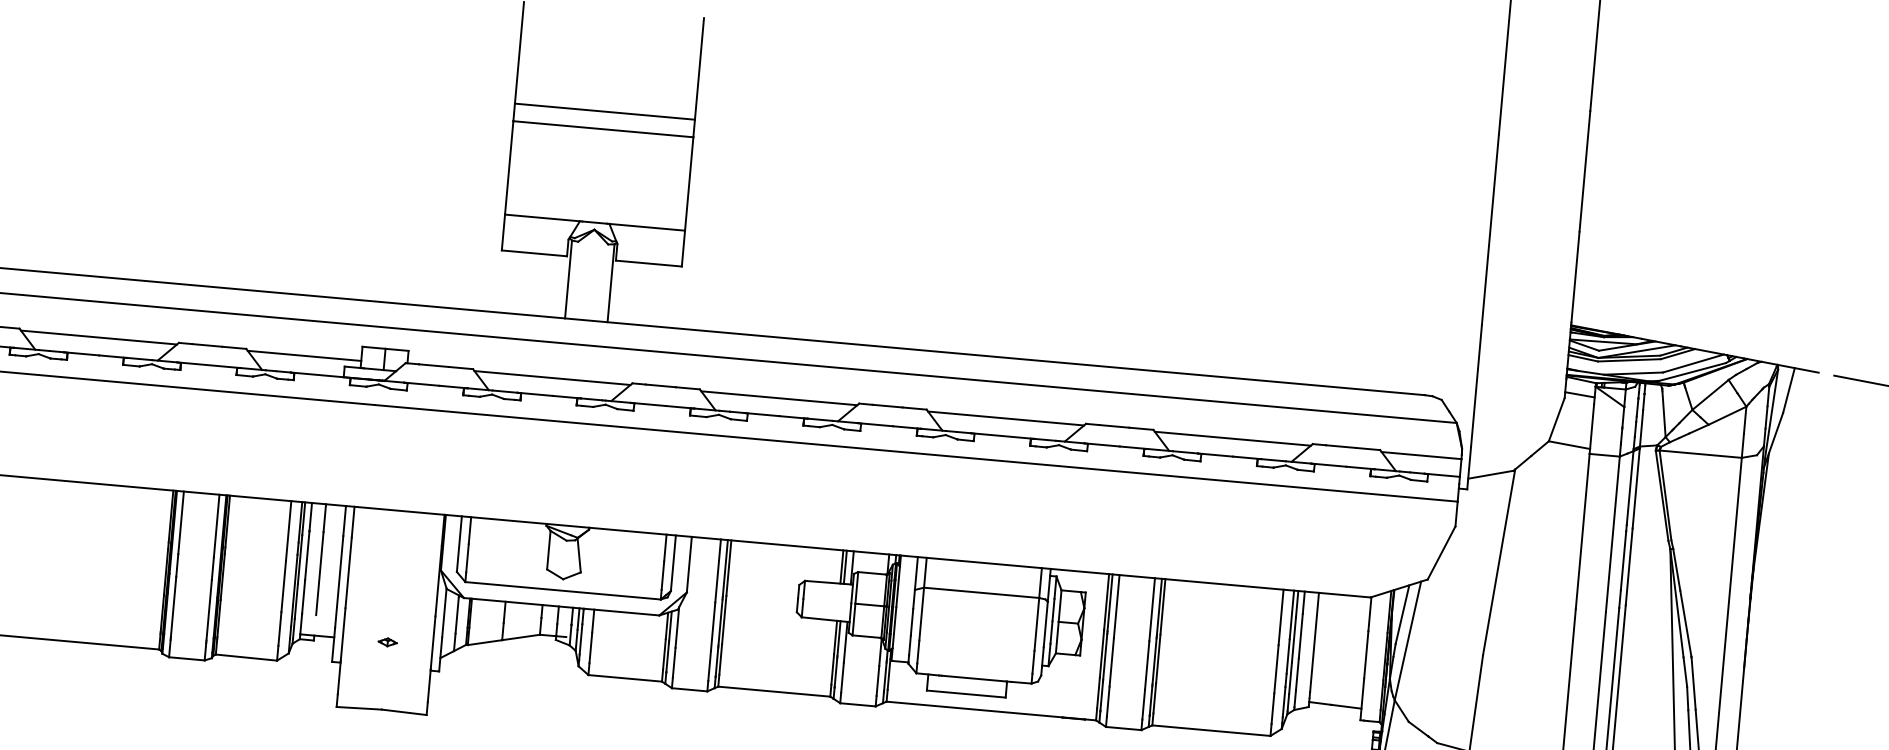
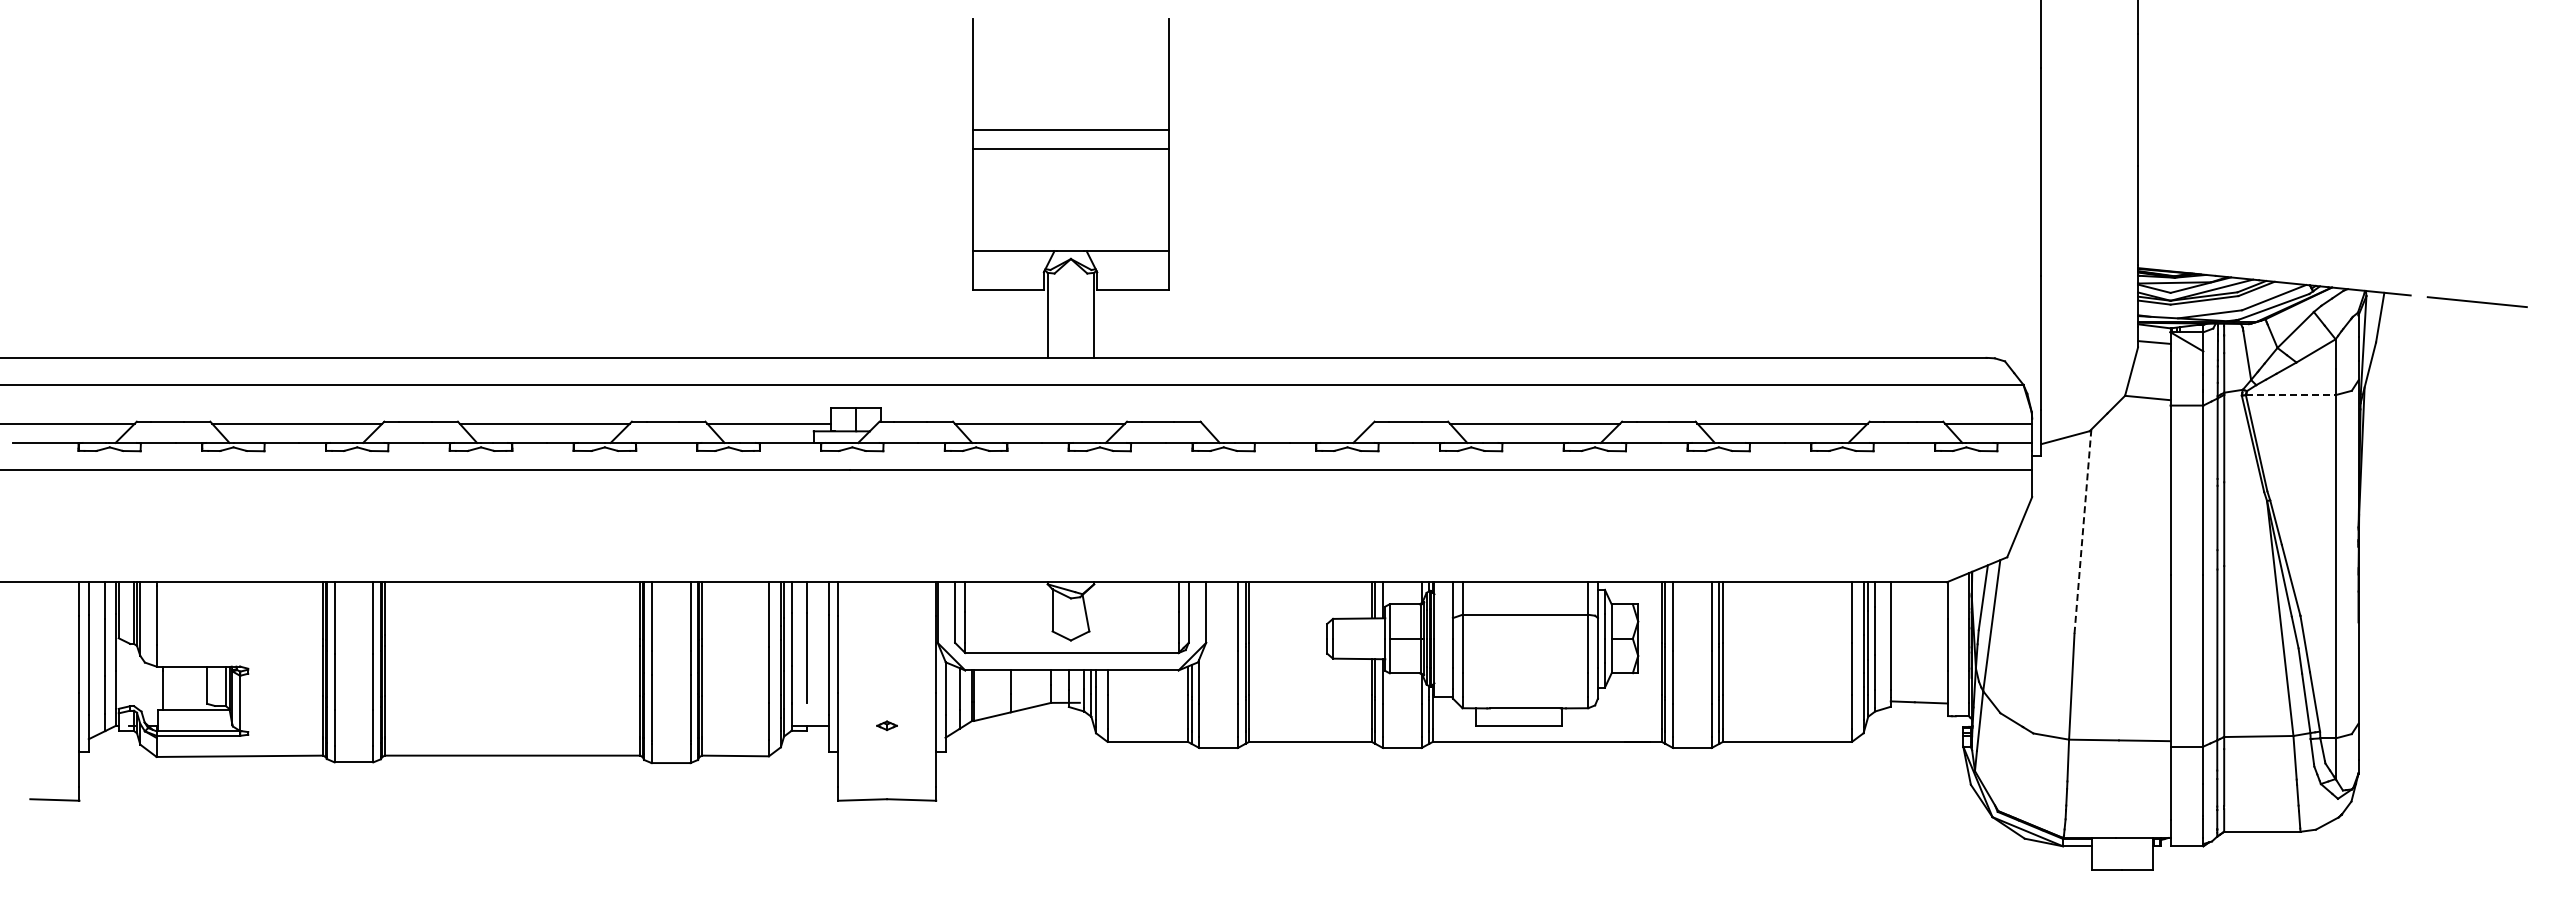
line: (779, 398) -> (1287, 423), removed
line: (1700, 454) -> (2290, 395), solid -> dashed
line: (1498, 563) -> (2082, 532), solid -> dashed

